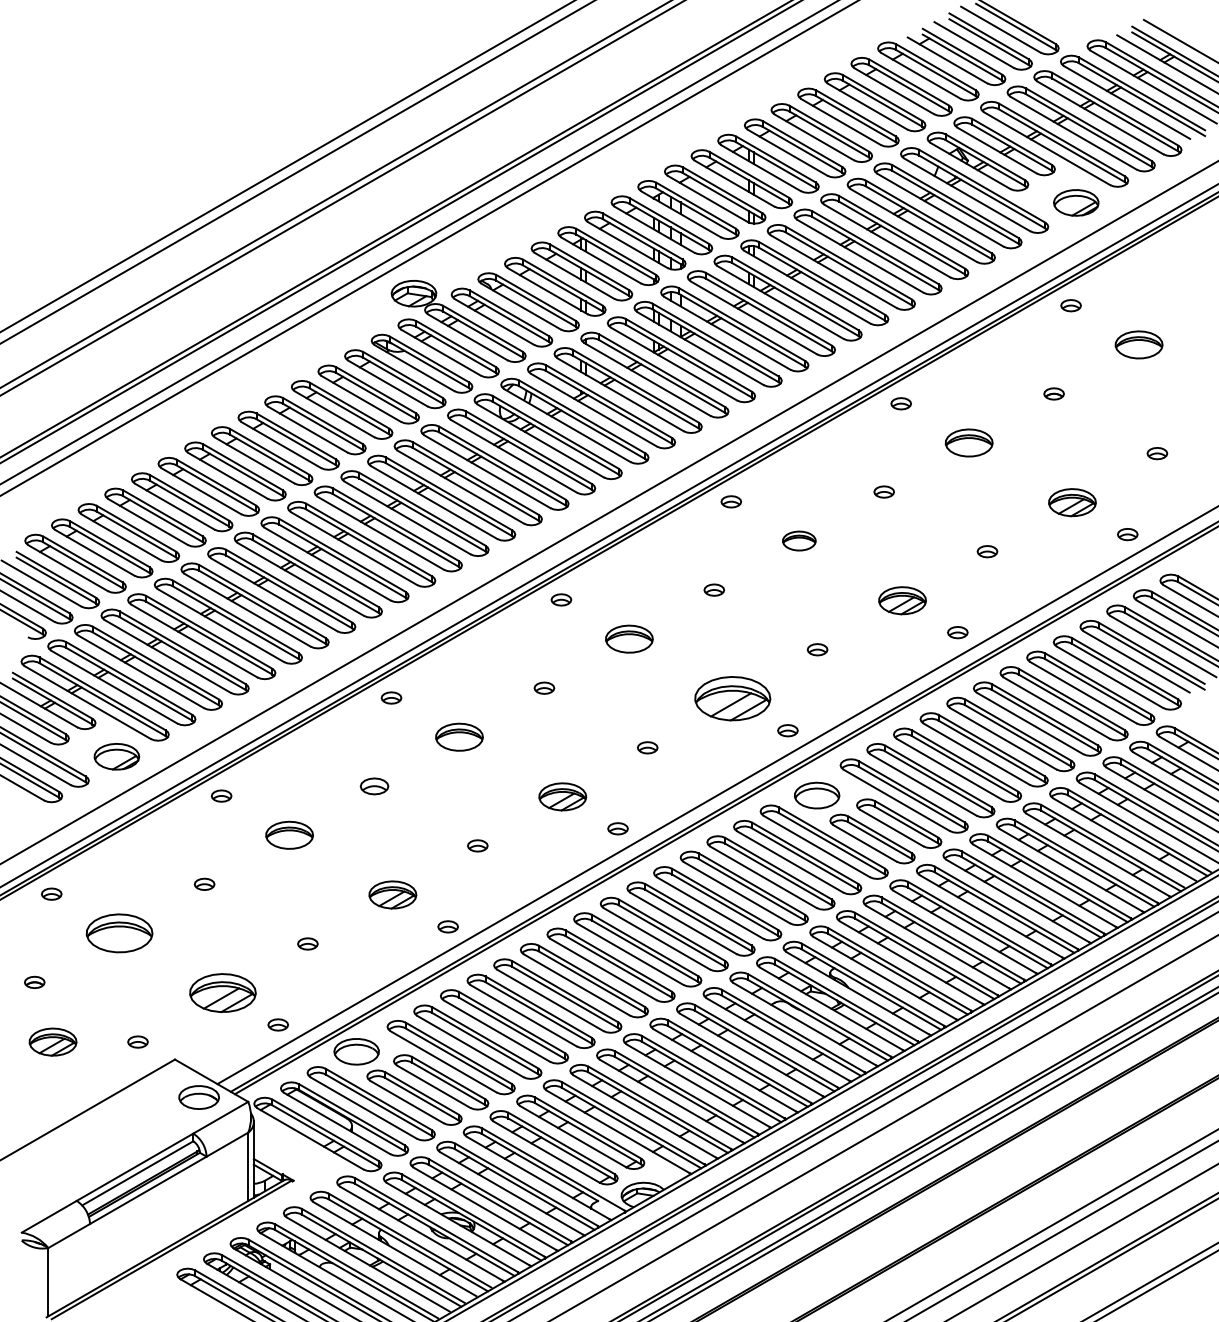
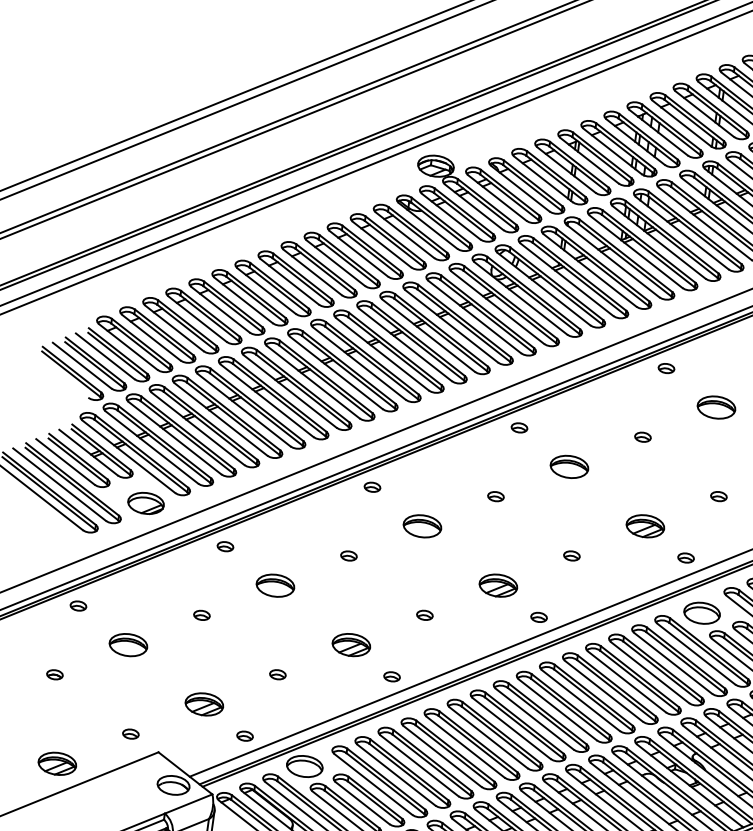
part: (799, 540) -> (716, 407), size x1.43
part: (732, 698) -> (645, 526), size x0.62
part: (374, 785) -> (349, 555), size x0.71
part: (119, 933) -> (128, 645), size x0.71
part: (222, 992) -> (204, 703), size x0.71
part: (52, 1041) -> (57, 763), moved

